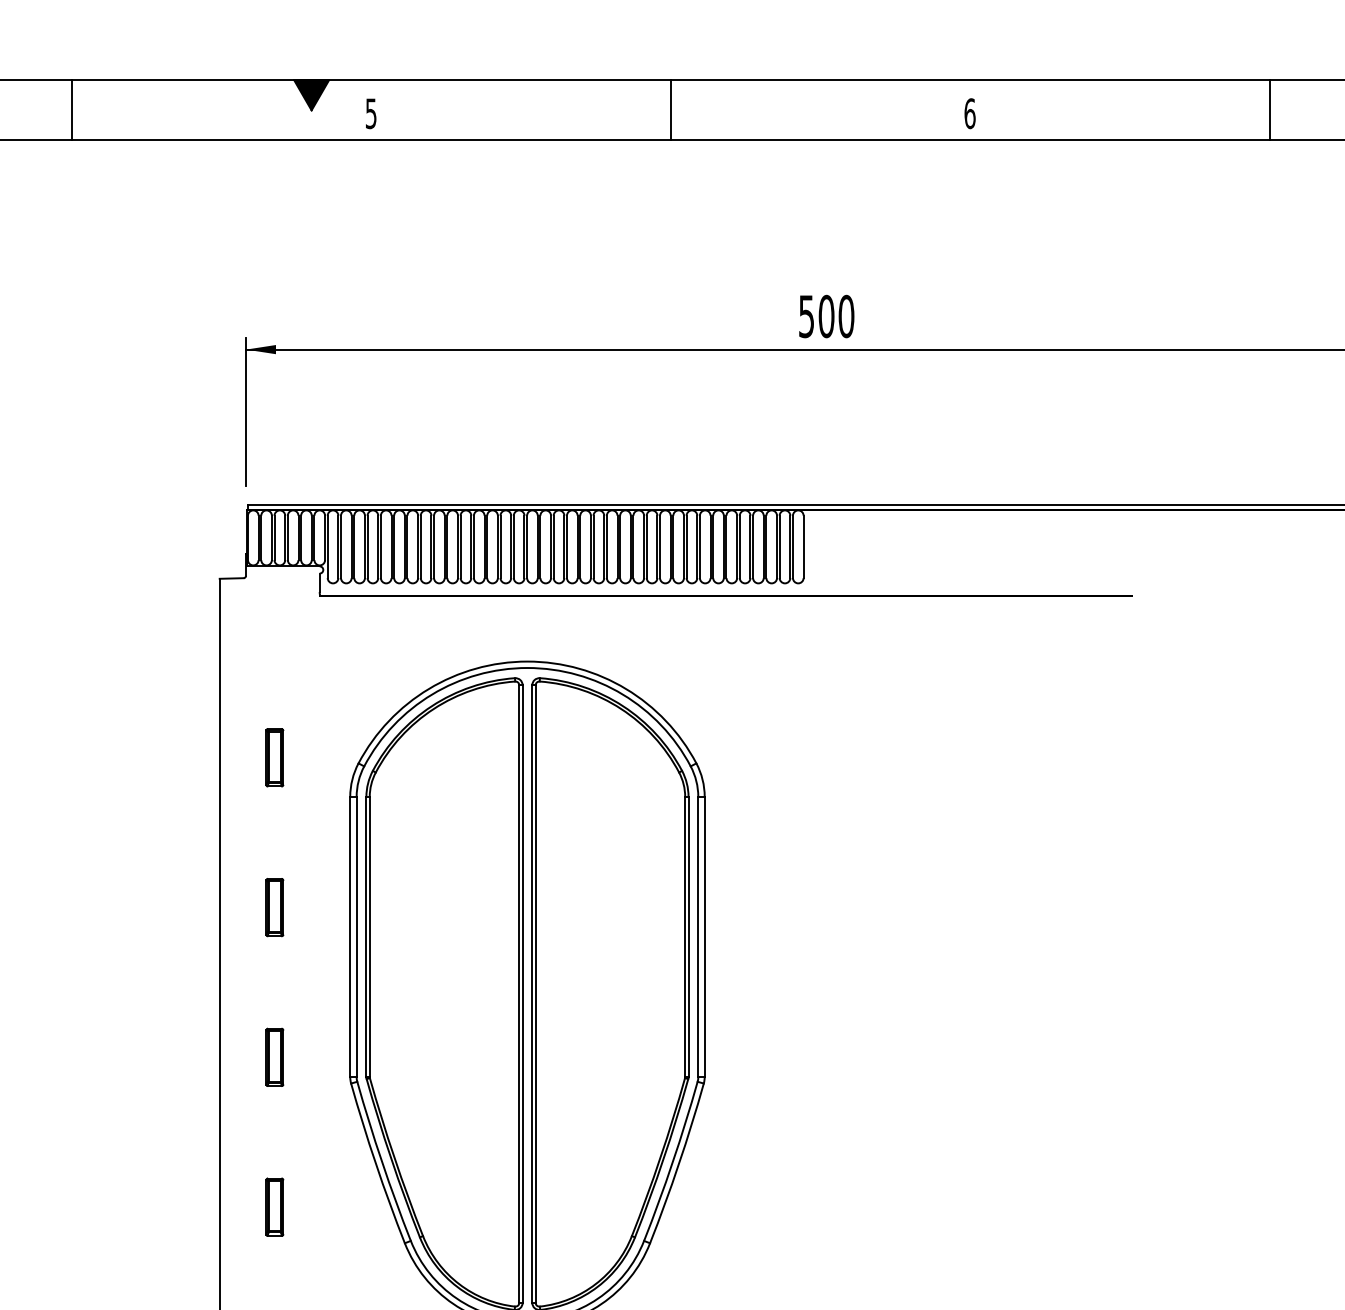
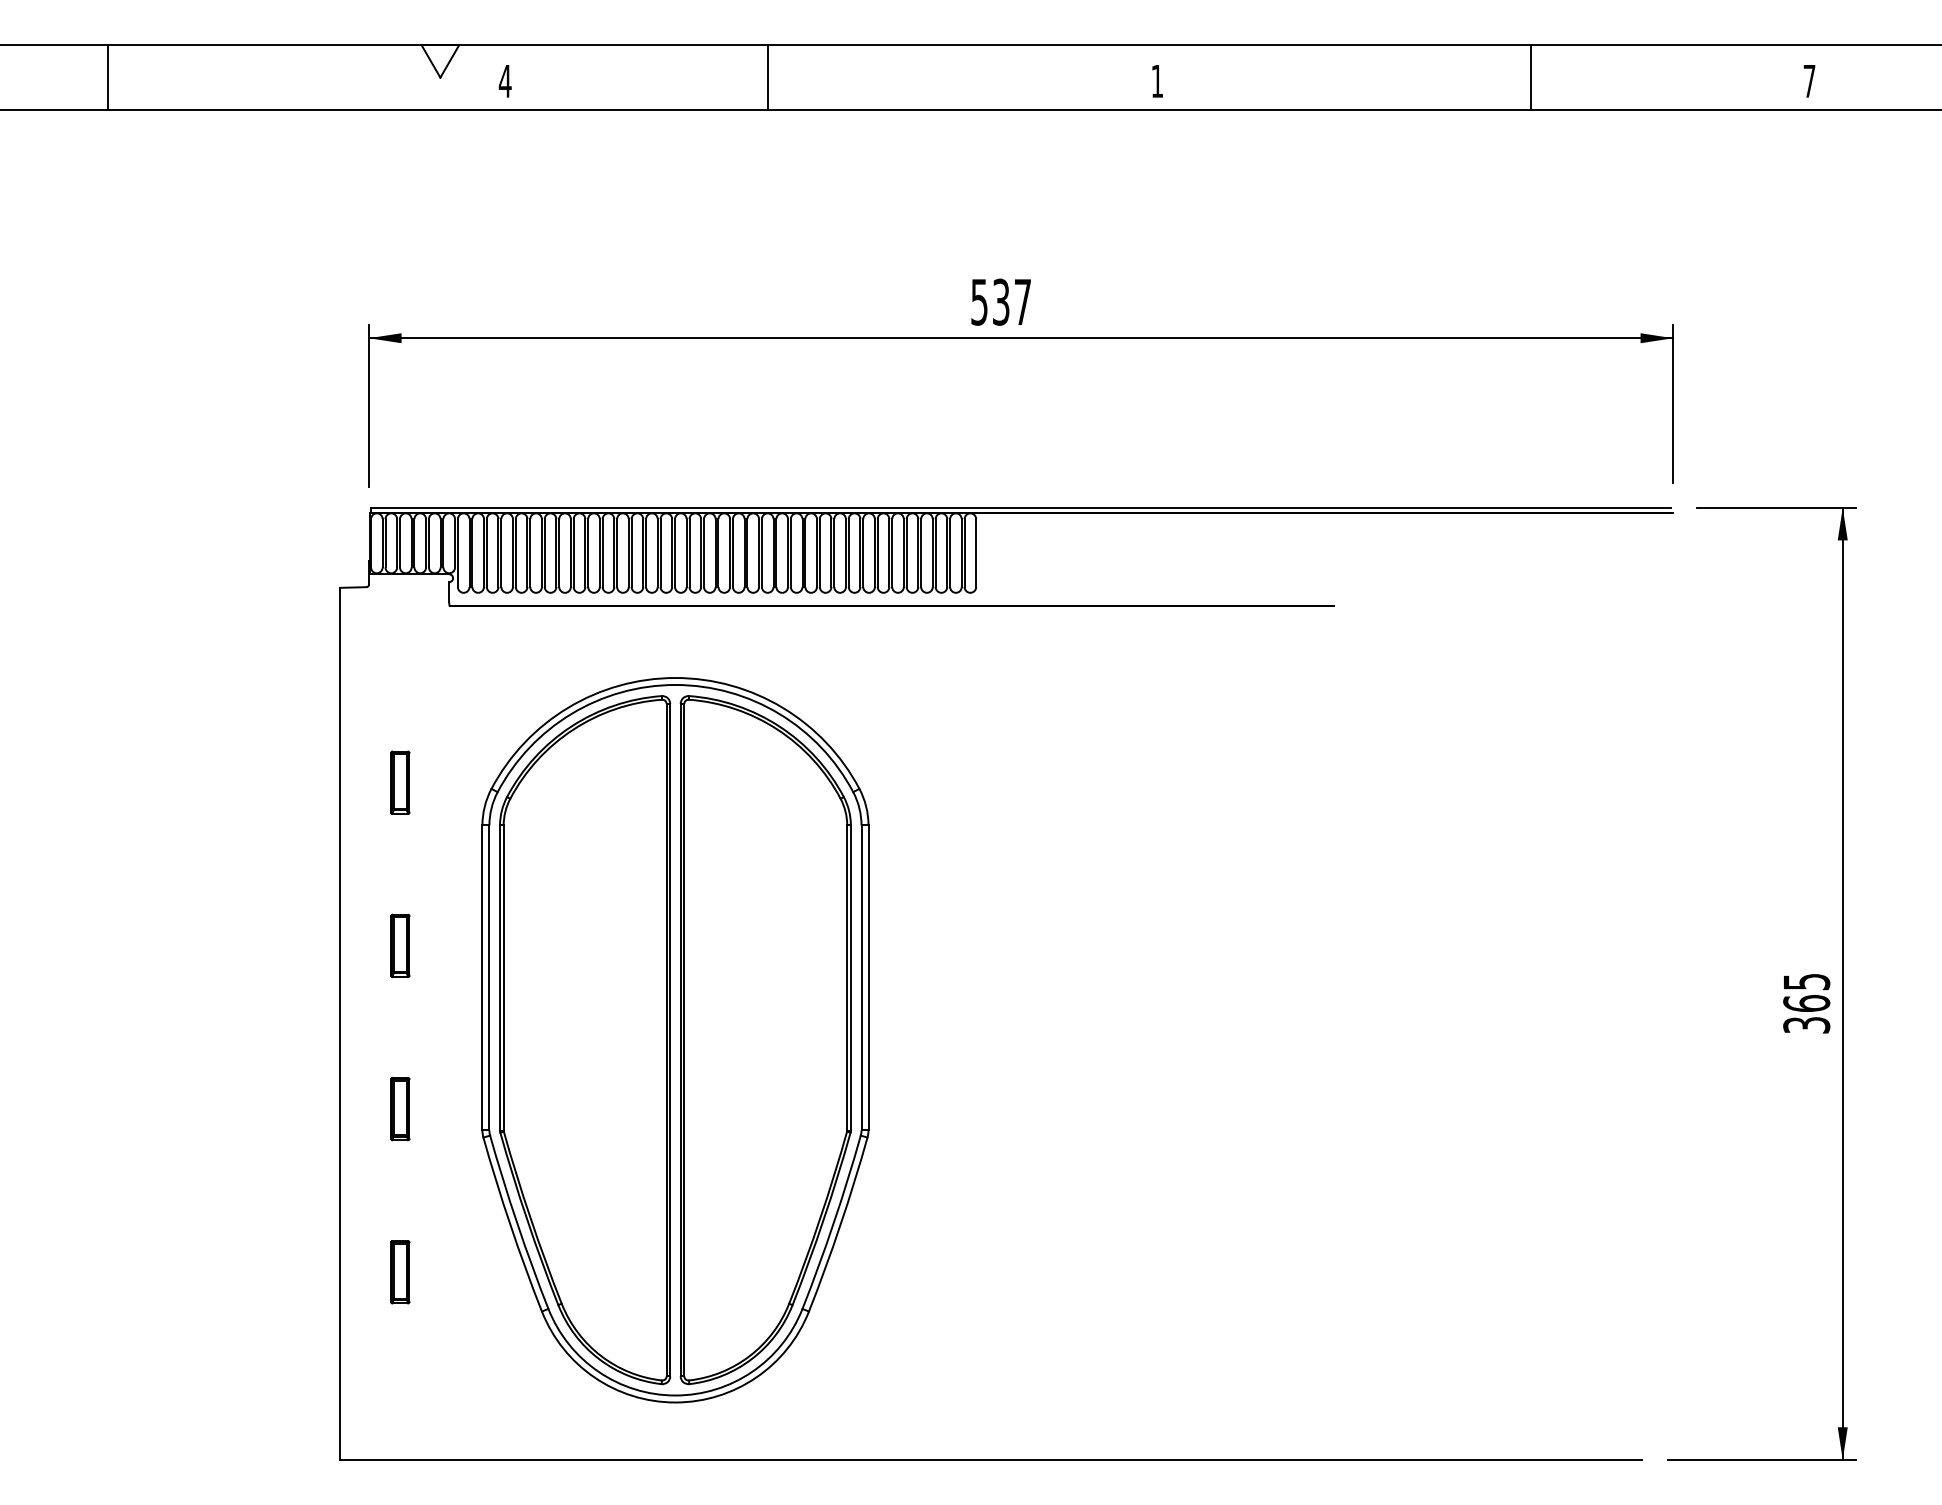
fill: (311, 95) -> (440, 61), removed
line: (72, 110) -> (107, 77), moved
line: (670, 110) -> (767, 77), moved
line: (1269, 110) -> (1530, 77), moved
text: (370, 113) -> (504, 81), 5 -> 4
text: (970, 113) -> (1157, 81), 6 -> 1
text: (836, 315) -> (1011, 301), 500 -> 537

